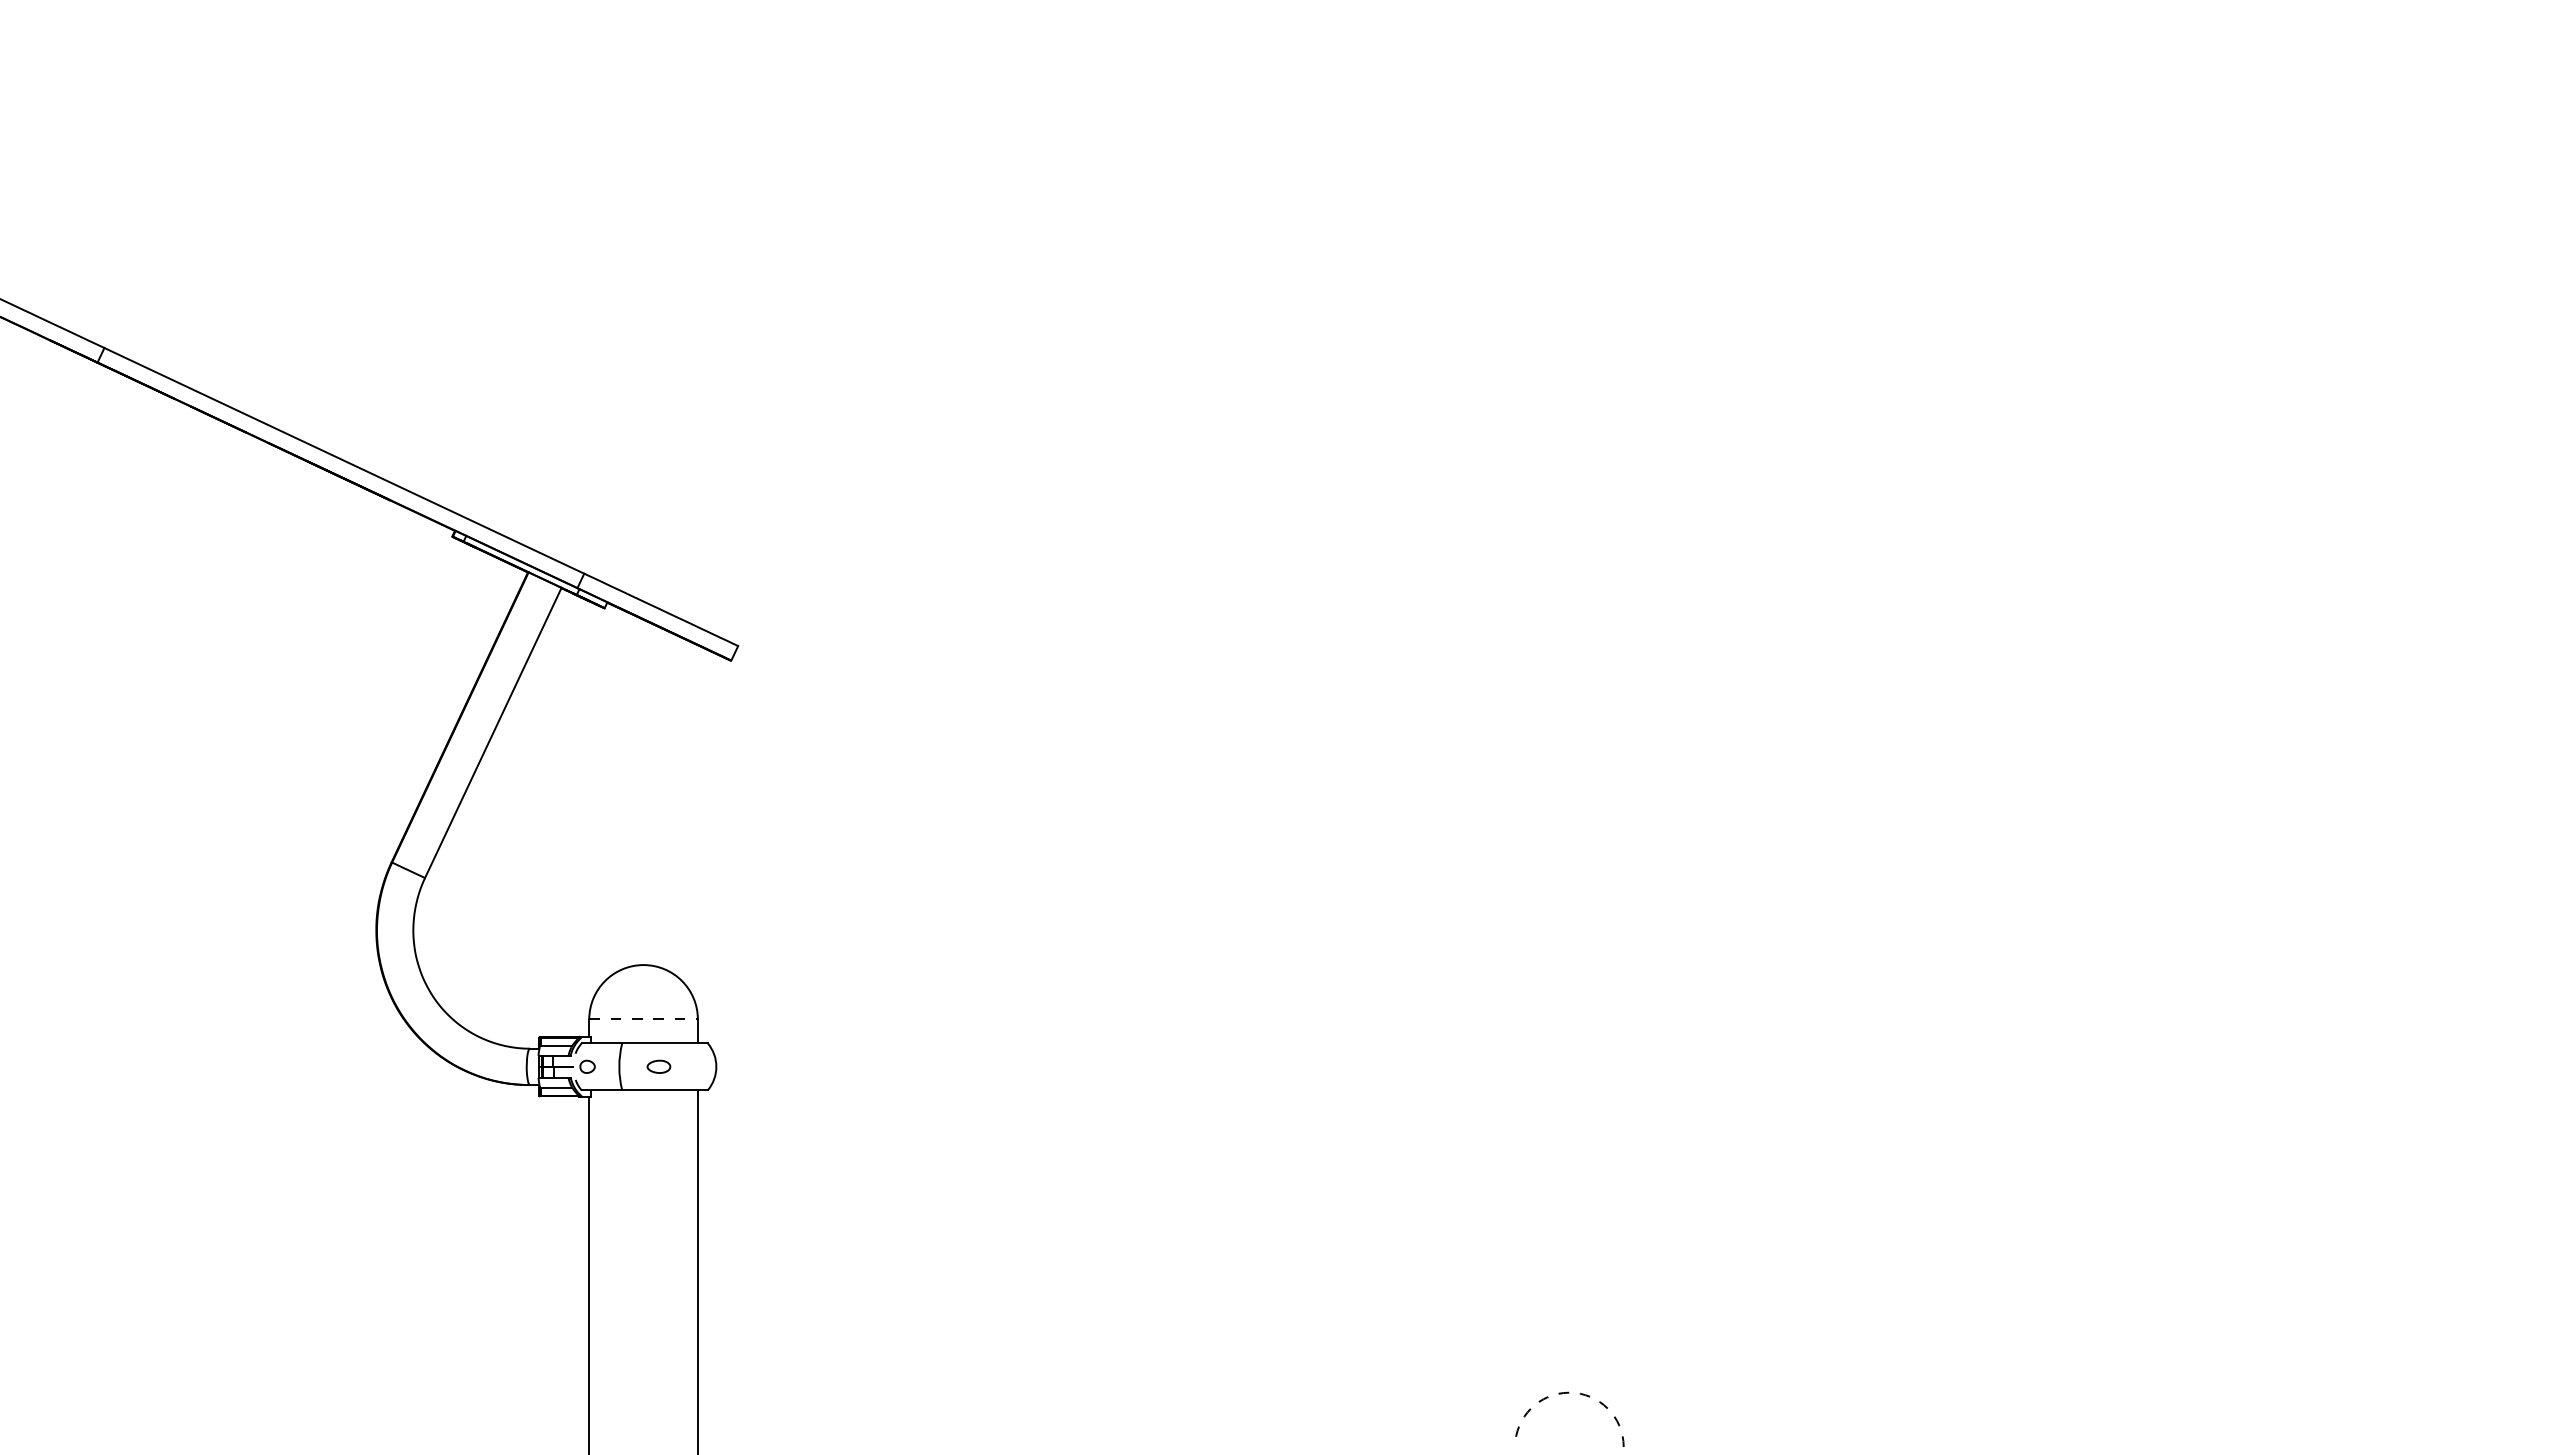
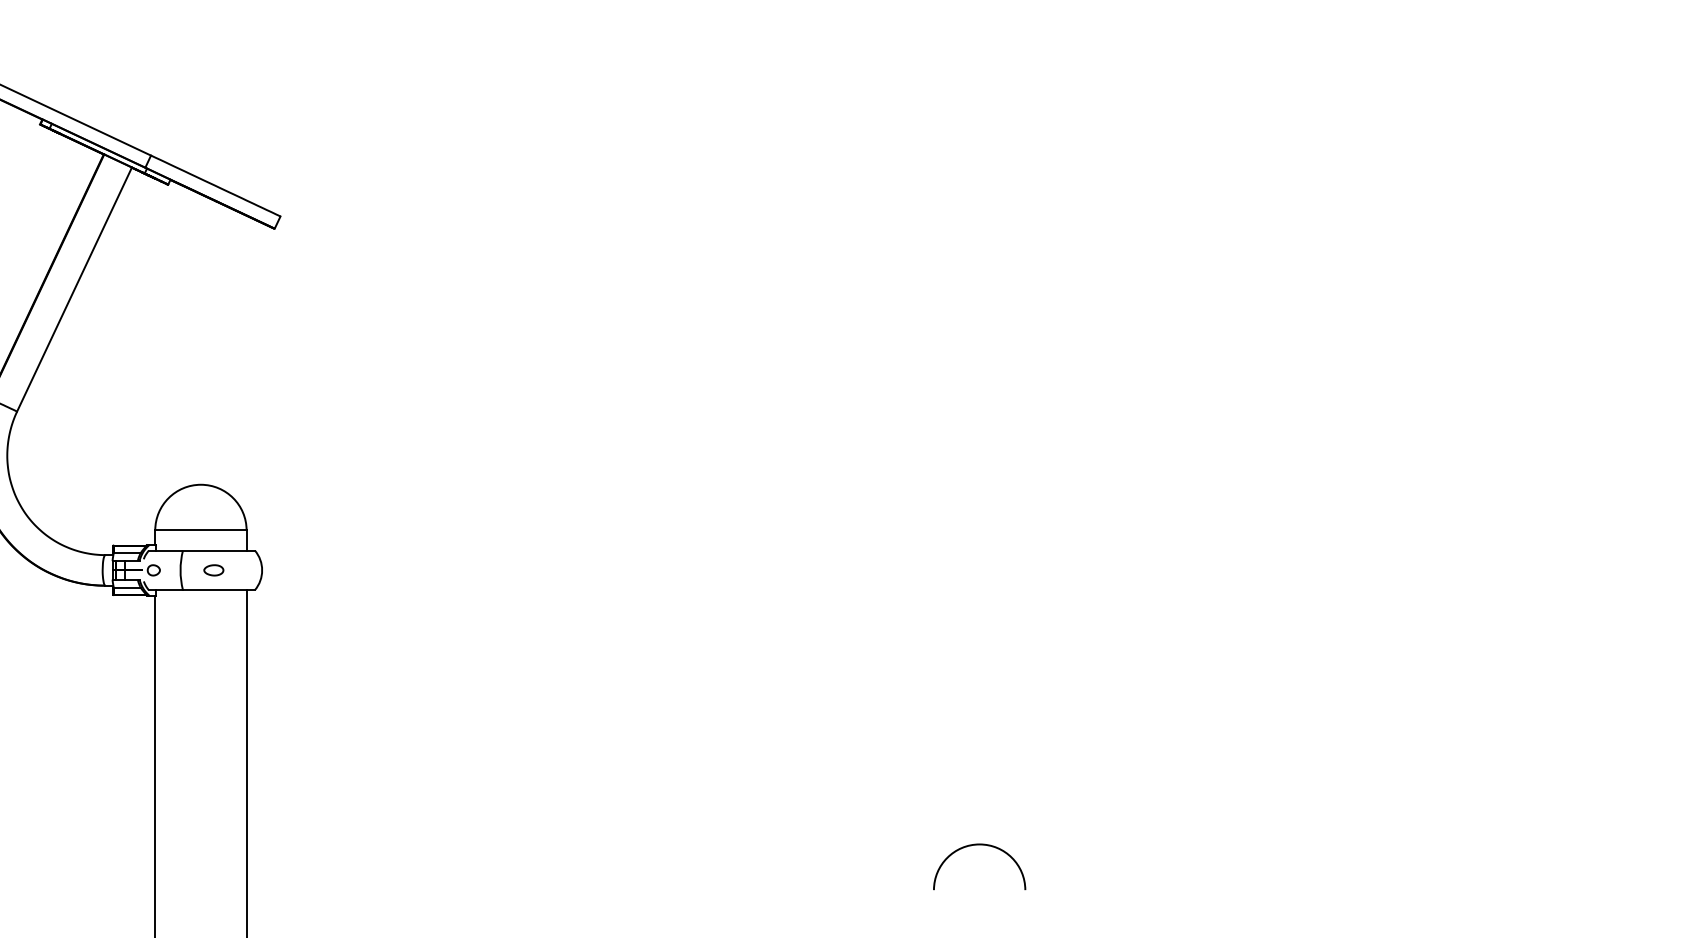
line: (644, 1019) -> (201, 530), dashed -> solid
arc: (1569, 1392) -> (979, 844), dashed -> solid

